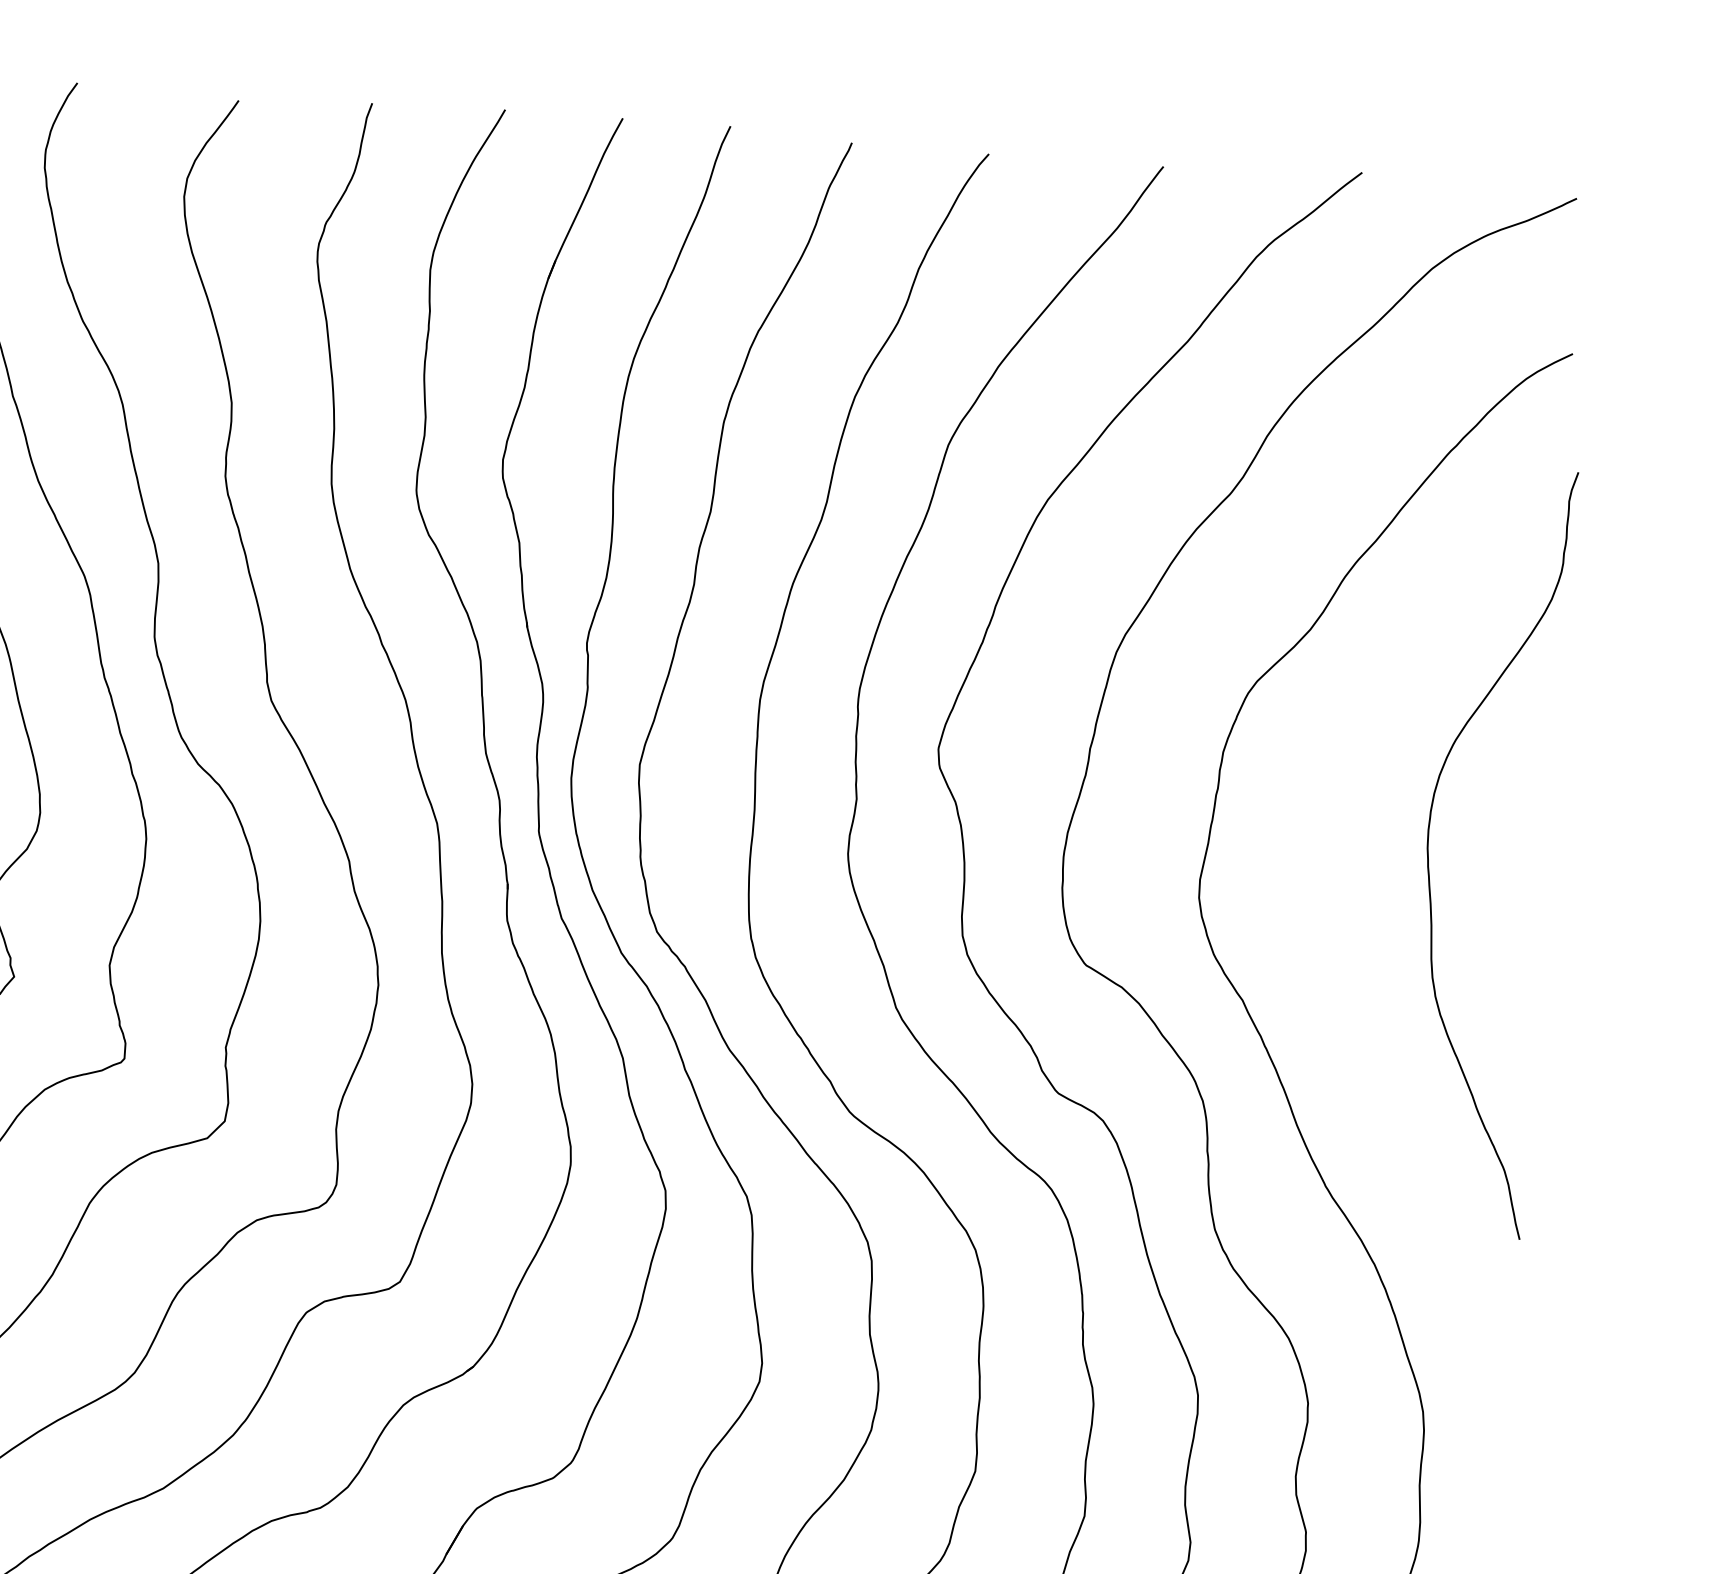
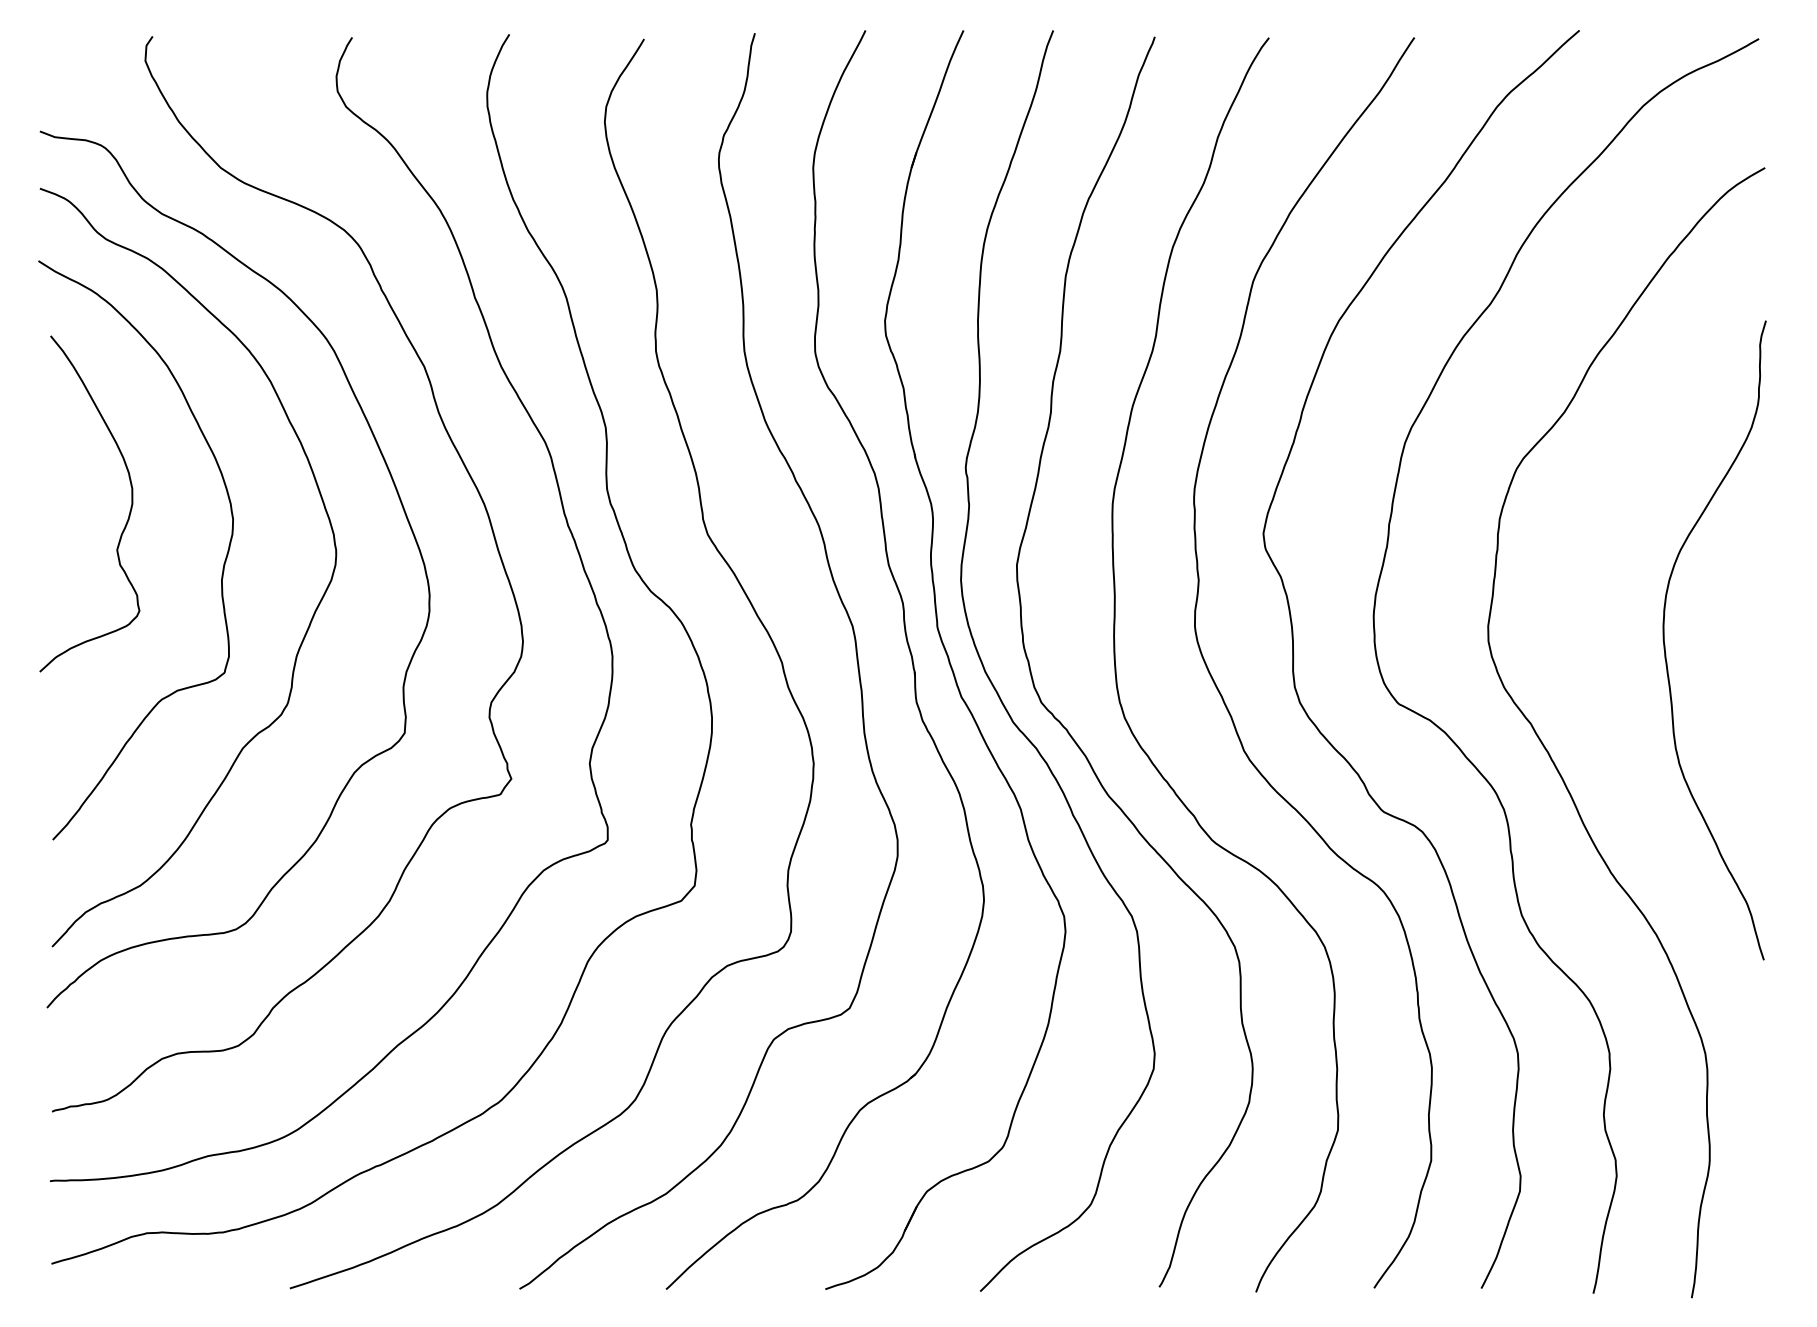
curve: (1429, 852) -> (1665, 644), moved

